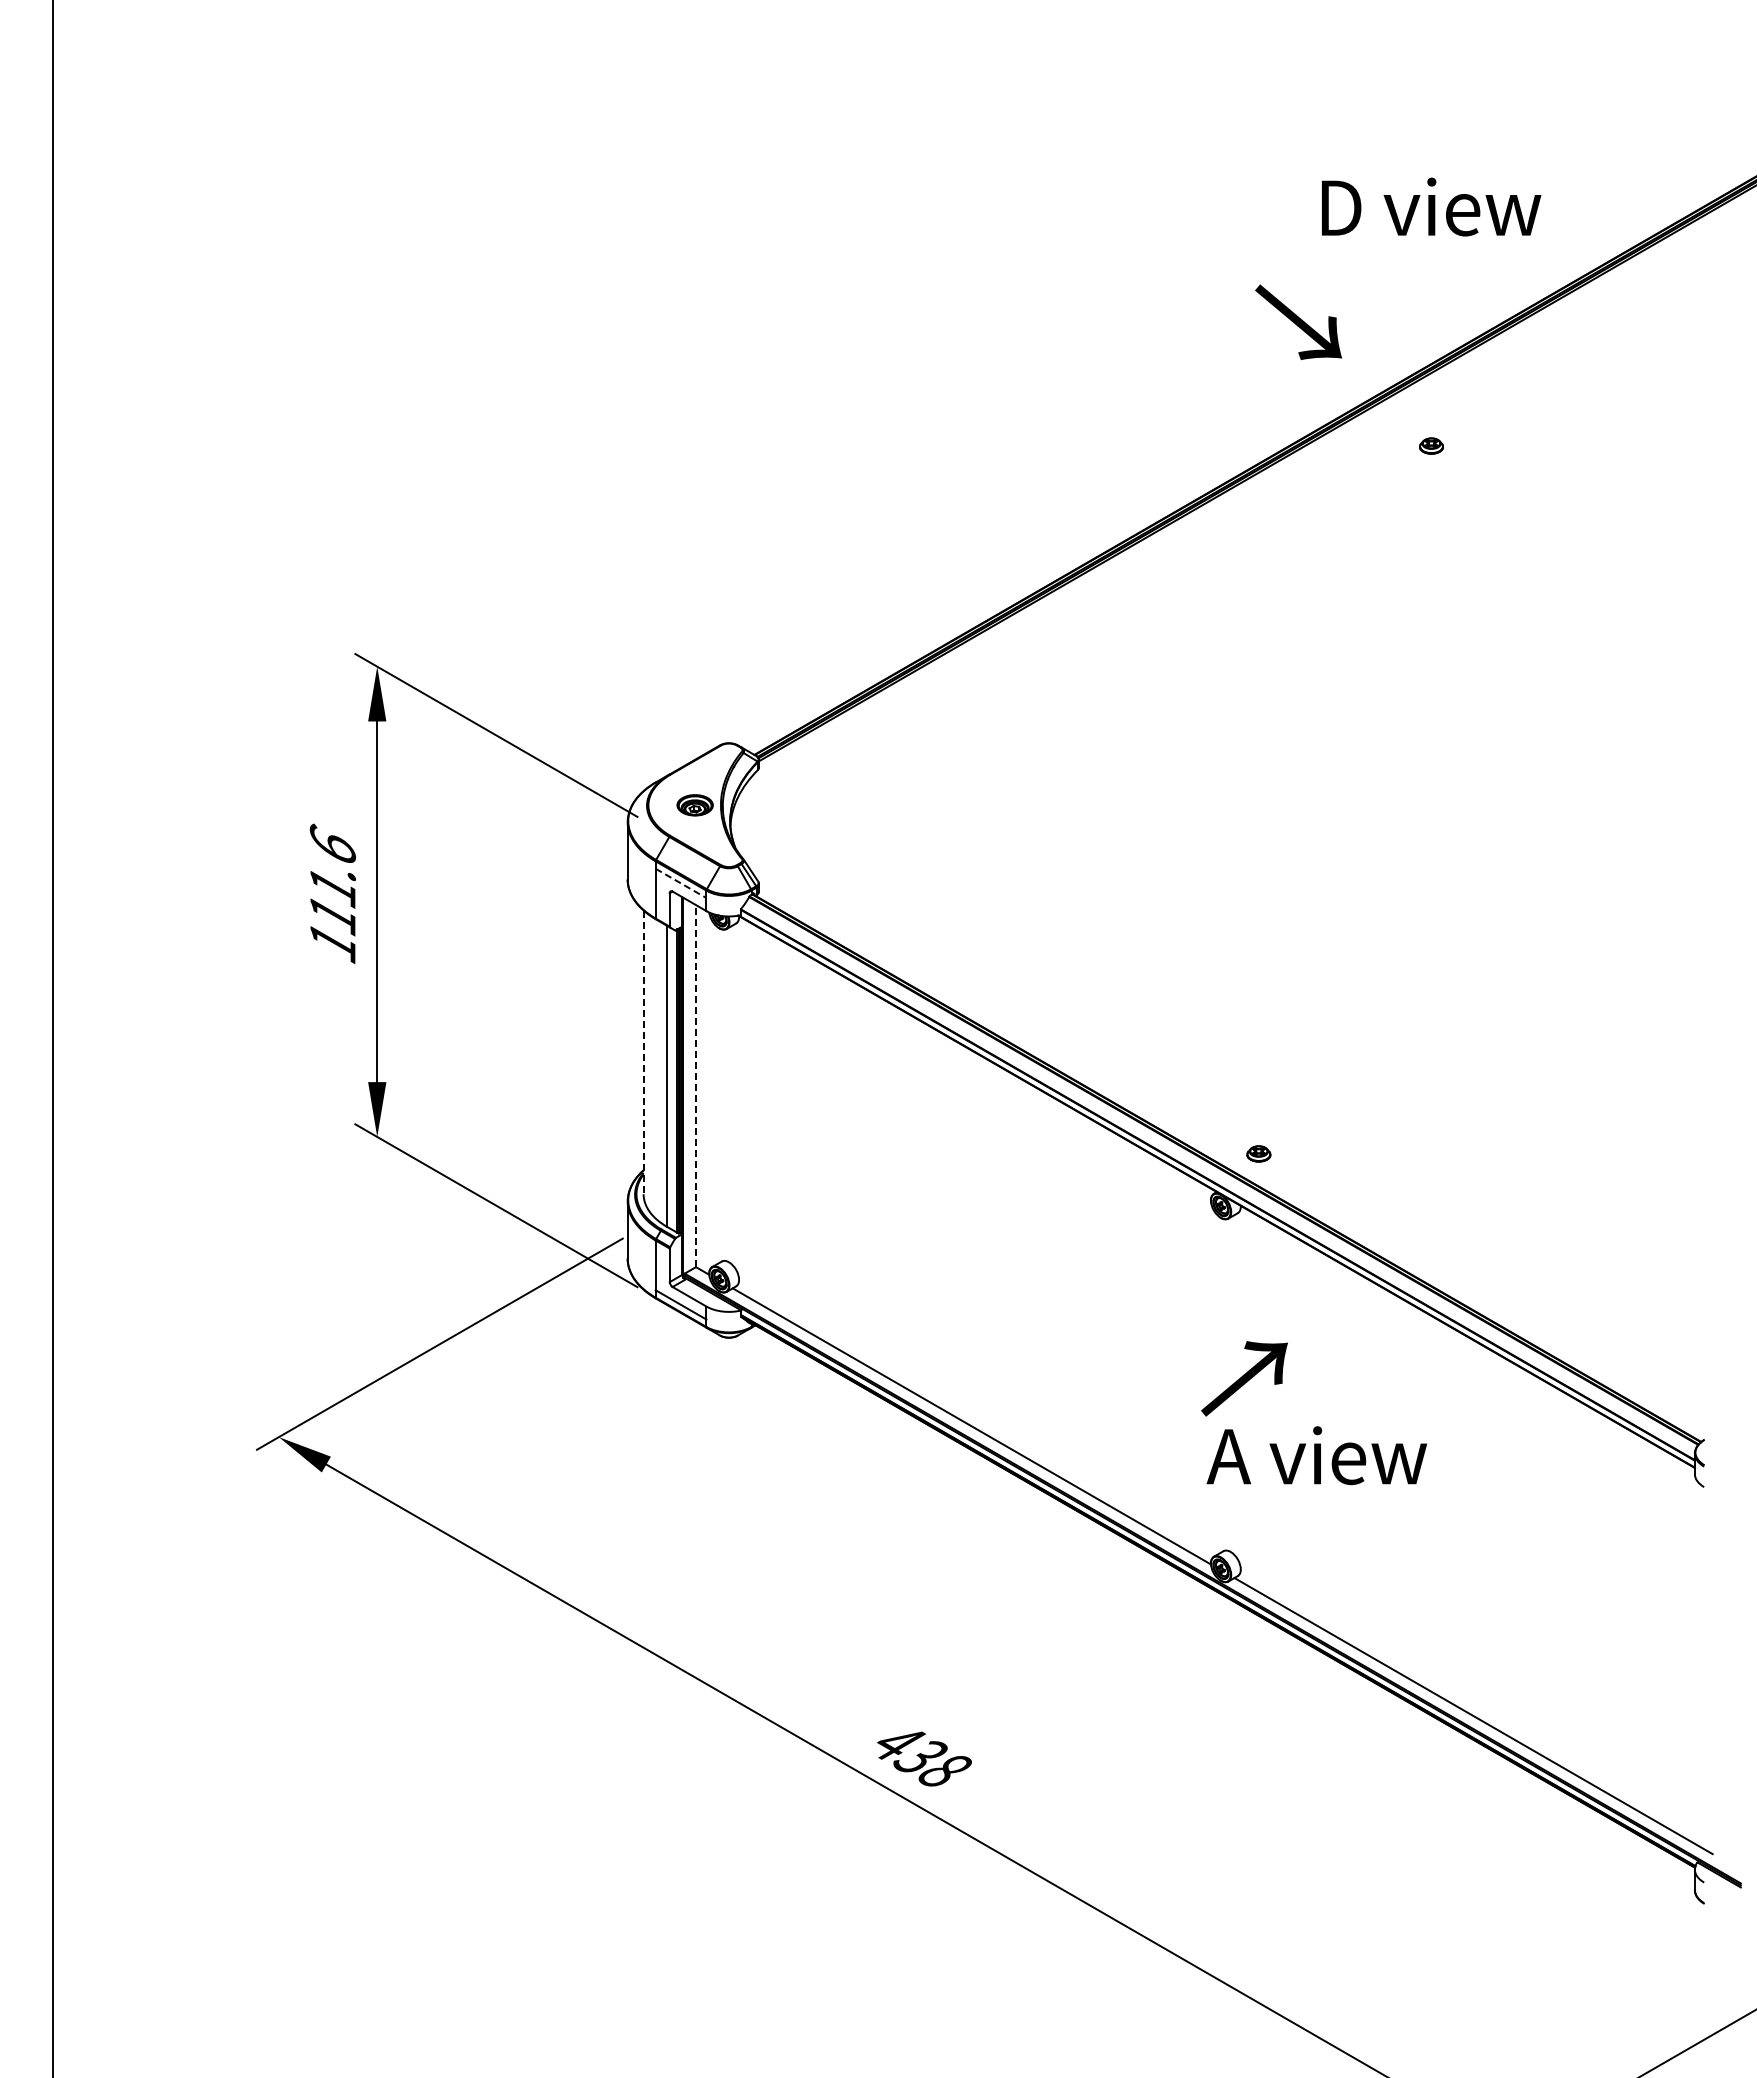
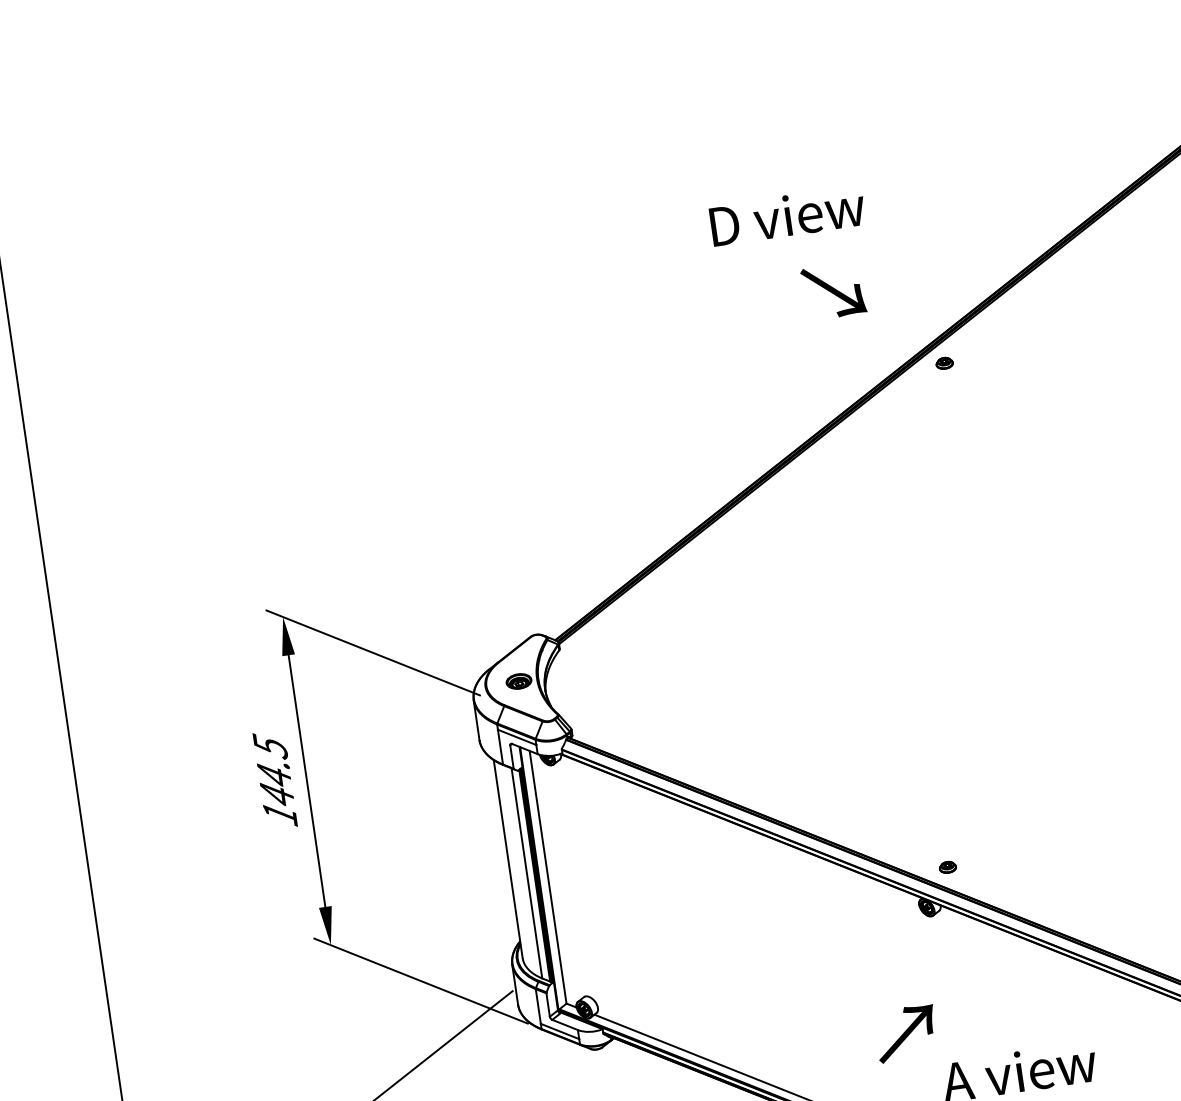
text: (1431, 206) -> (787, 215), moved
text: (1298, 322) -> (833, 291), moved
part: (1431, 445) -> (944, 362), moved
text: (332, 879) -> (273, 770), 111.6 -> 144.5
line: (681, 883) -> (517, 737), dashed -> solid
line: (643, 1052) -> (508, 859), dashed -> solid
line: (695, 1085) -> (547, 876), dashed -> solid
text: (1244, 1378) -> (906, 1033), moved

